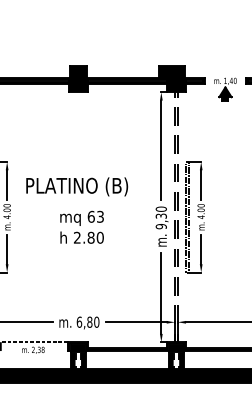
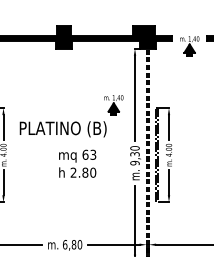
part: (136, 158) -> (113, 105), added
text: (81, 226) -> (77, 163), moved

